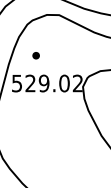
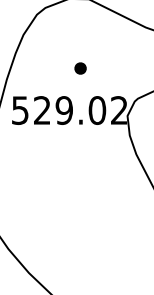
part: (35, 55) -> (79, 68), moved

